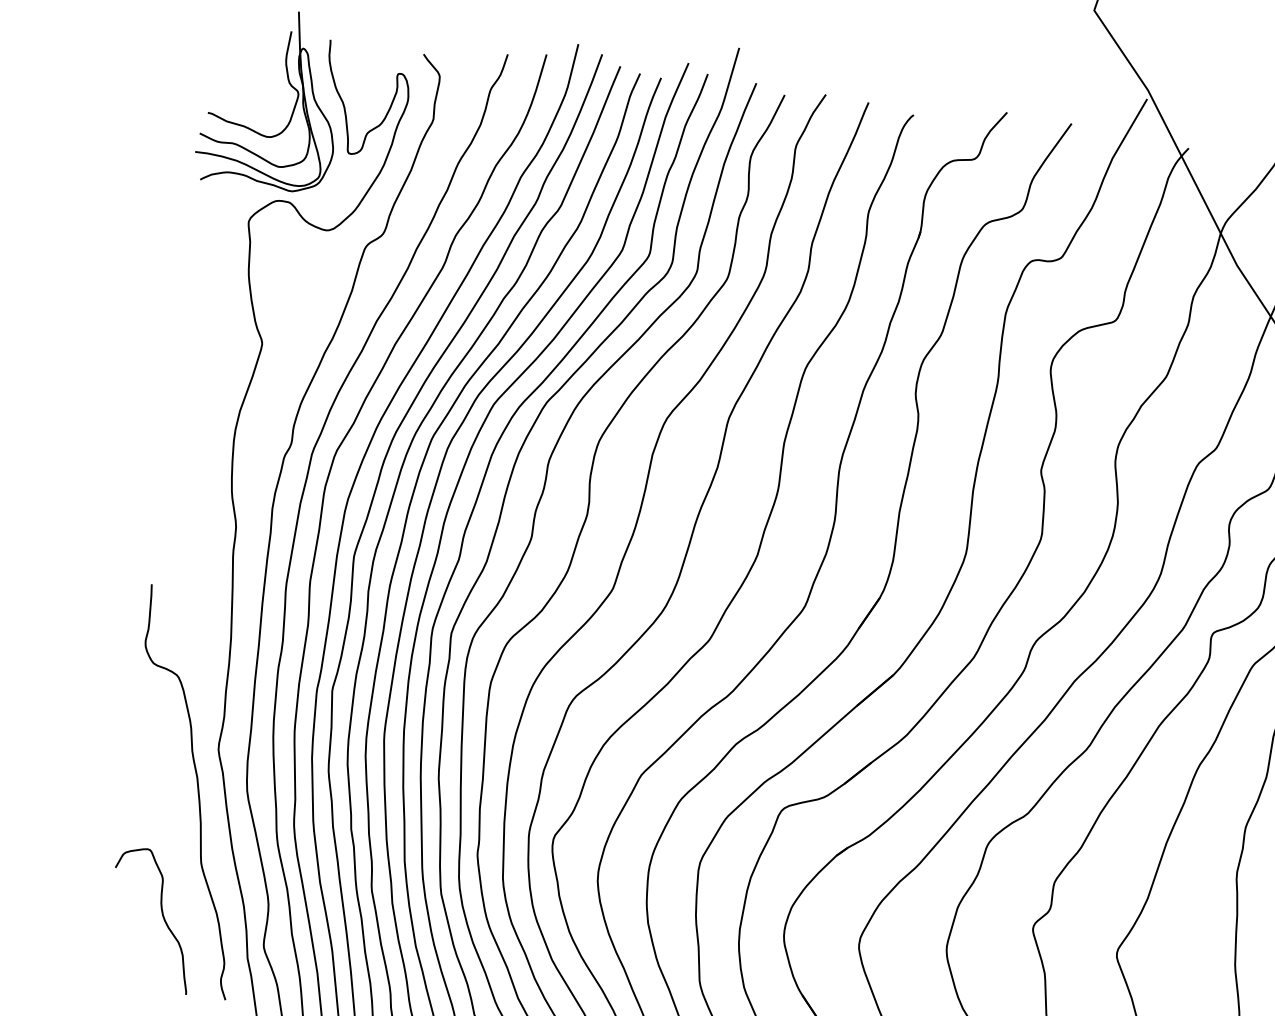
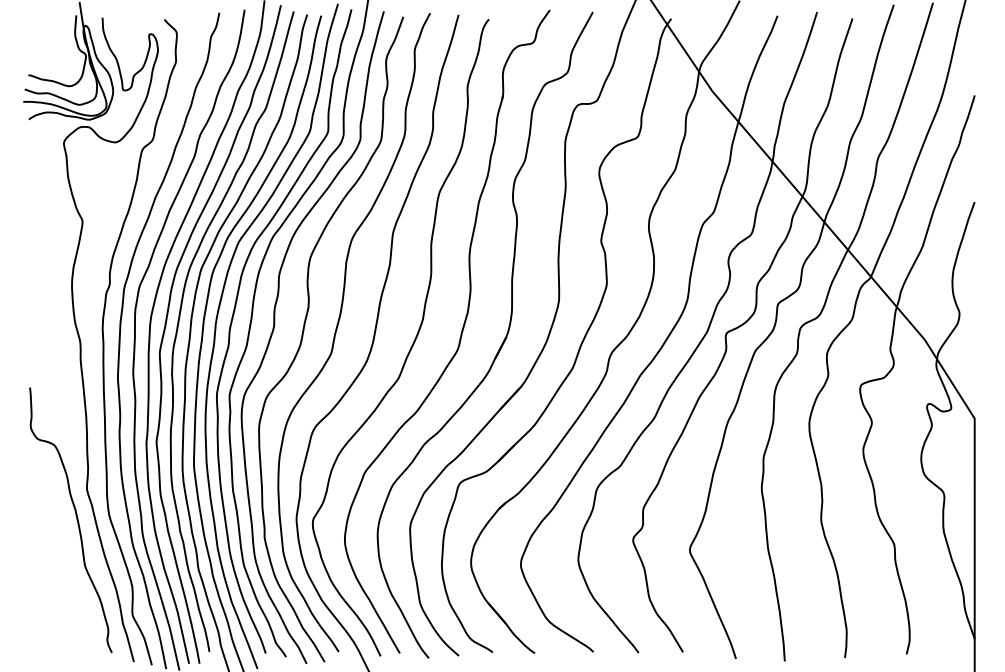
curve: (161, 916) -> (63, 603), removed

